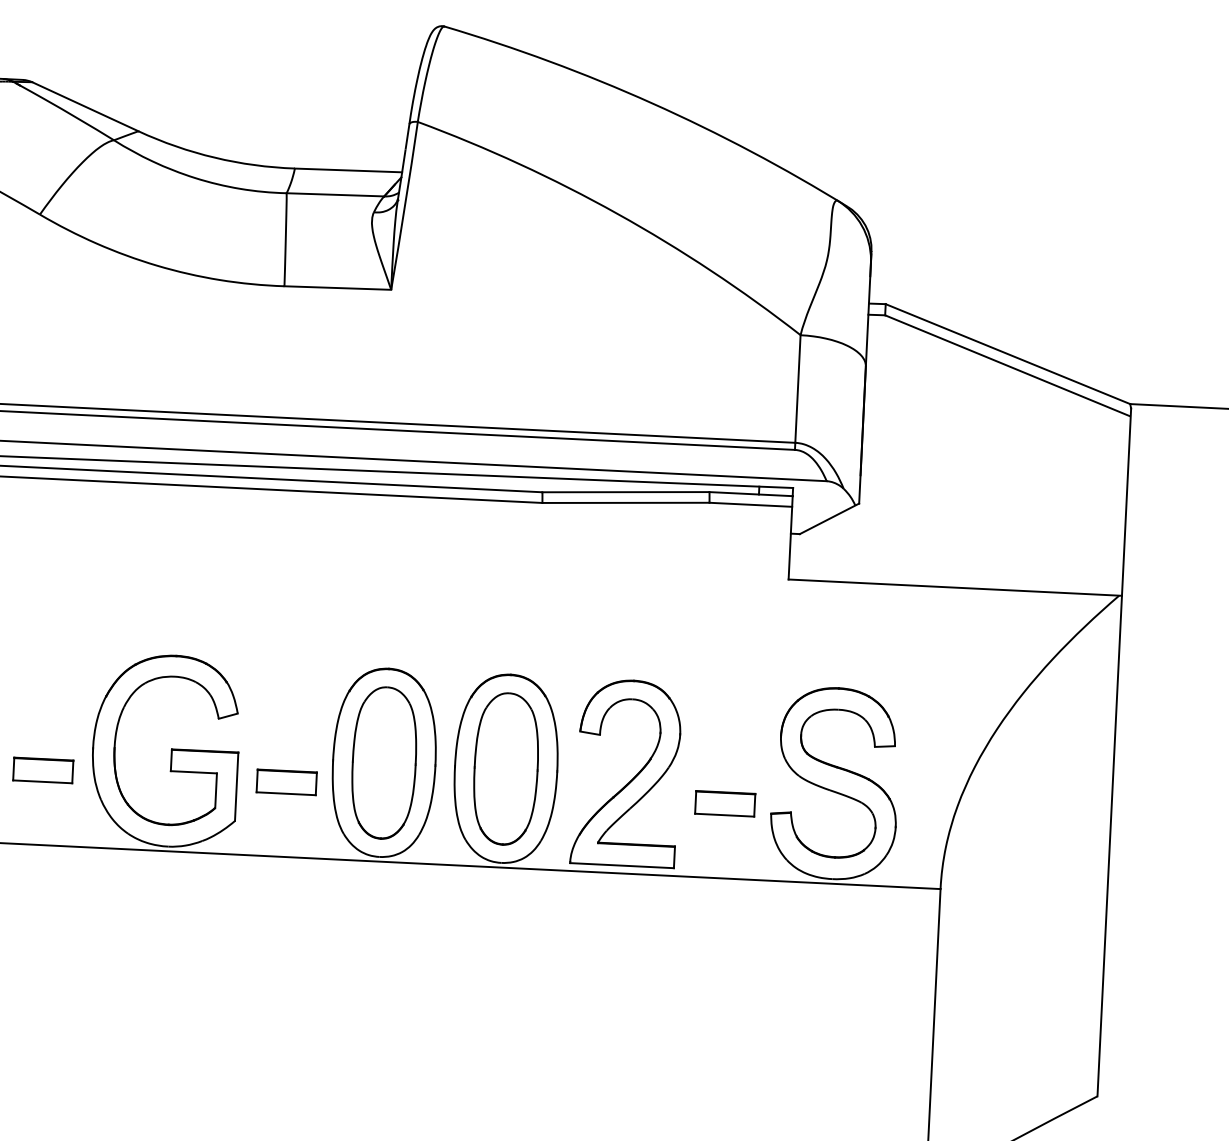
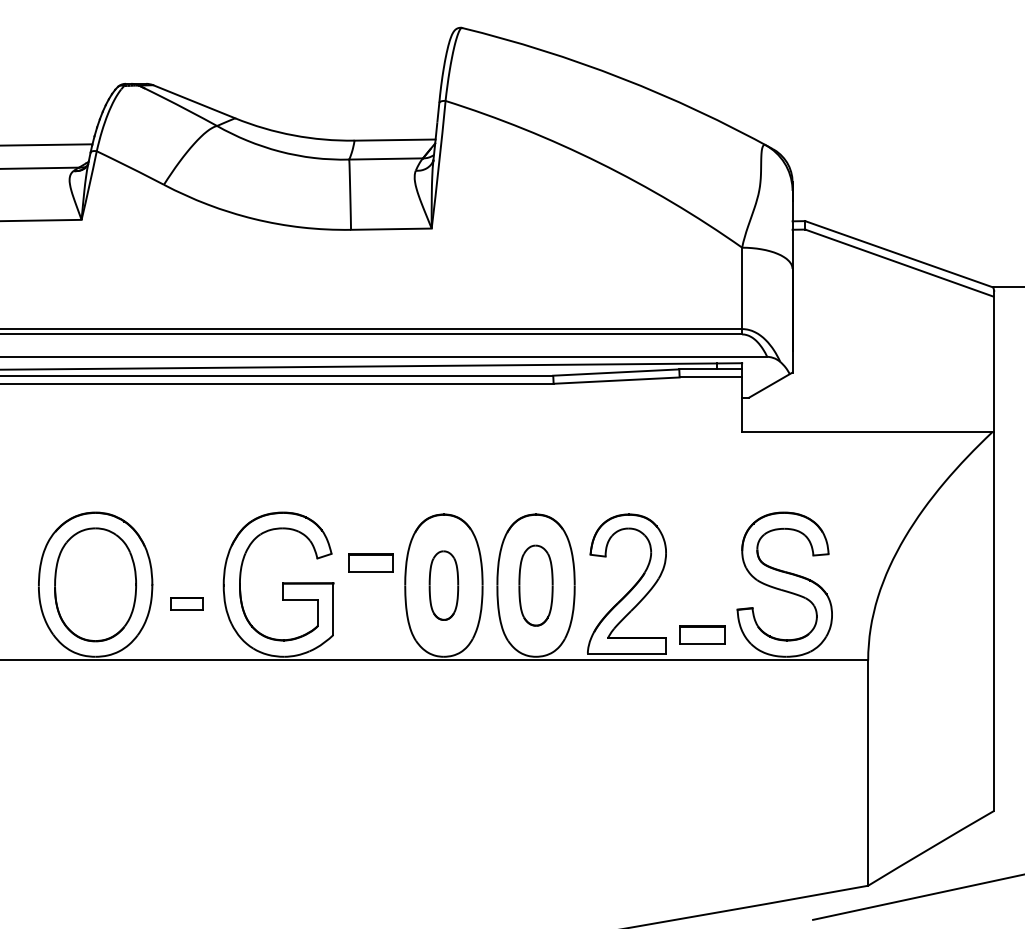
part: (383, 762) -> (443, 585), size x0.6
part: (505, 768) -> (535, 585), size x0.7
part: (42, 769) -> (186, 603), size x0.7
part: (286, 781) -> (370, 562), moved
part: (725, 803) -> (702, 634), moved

